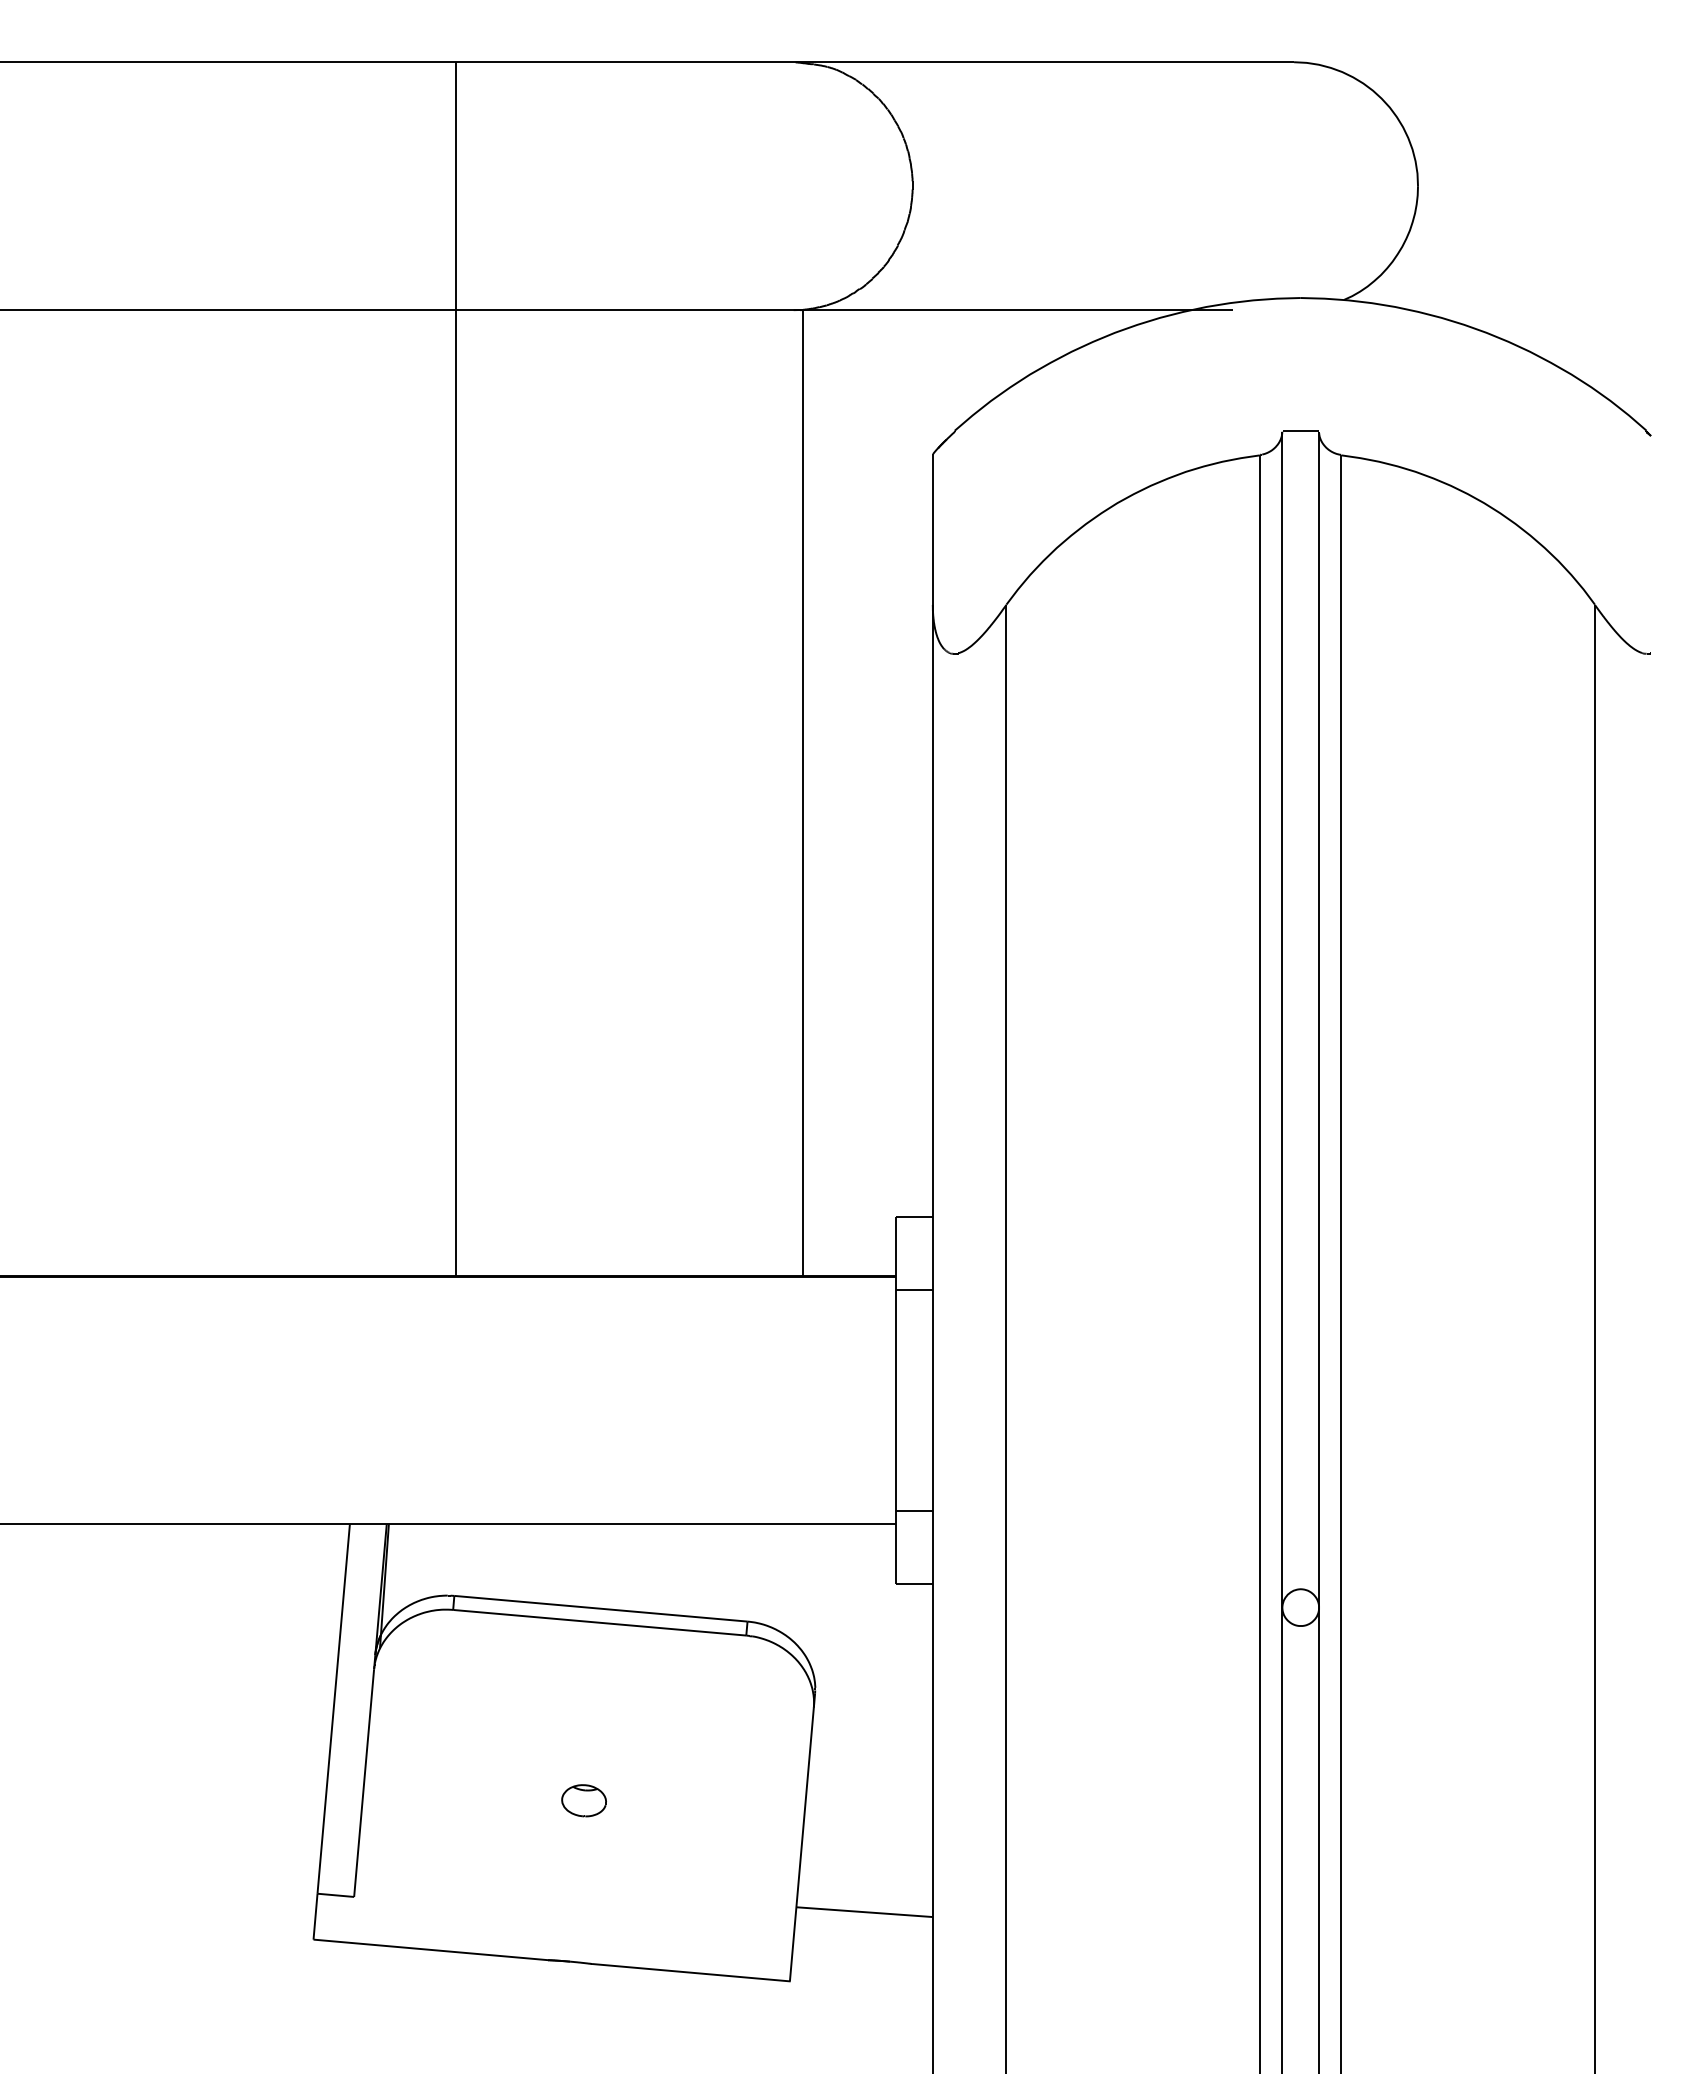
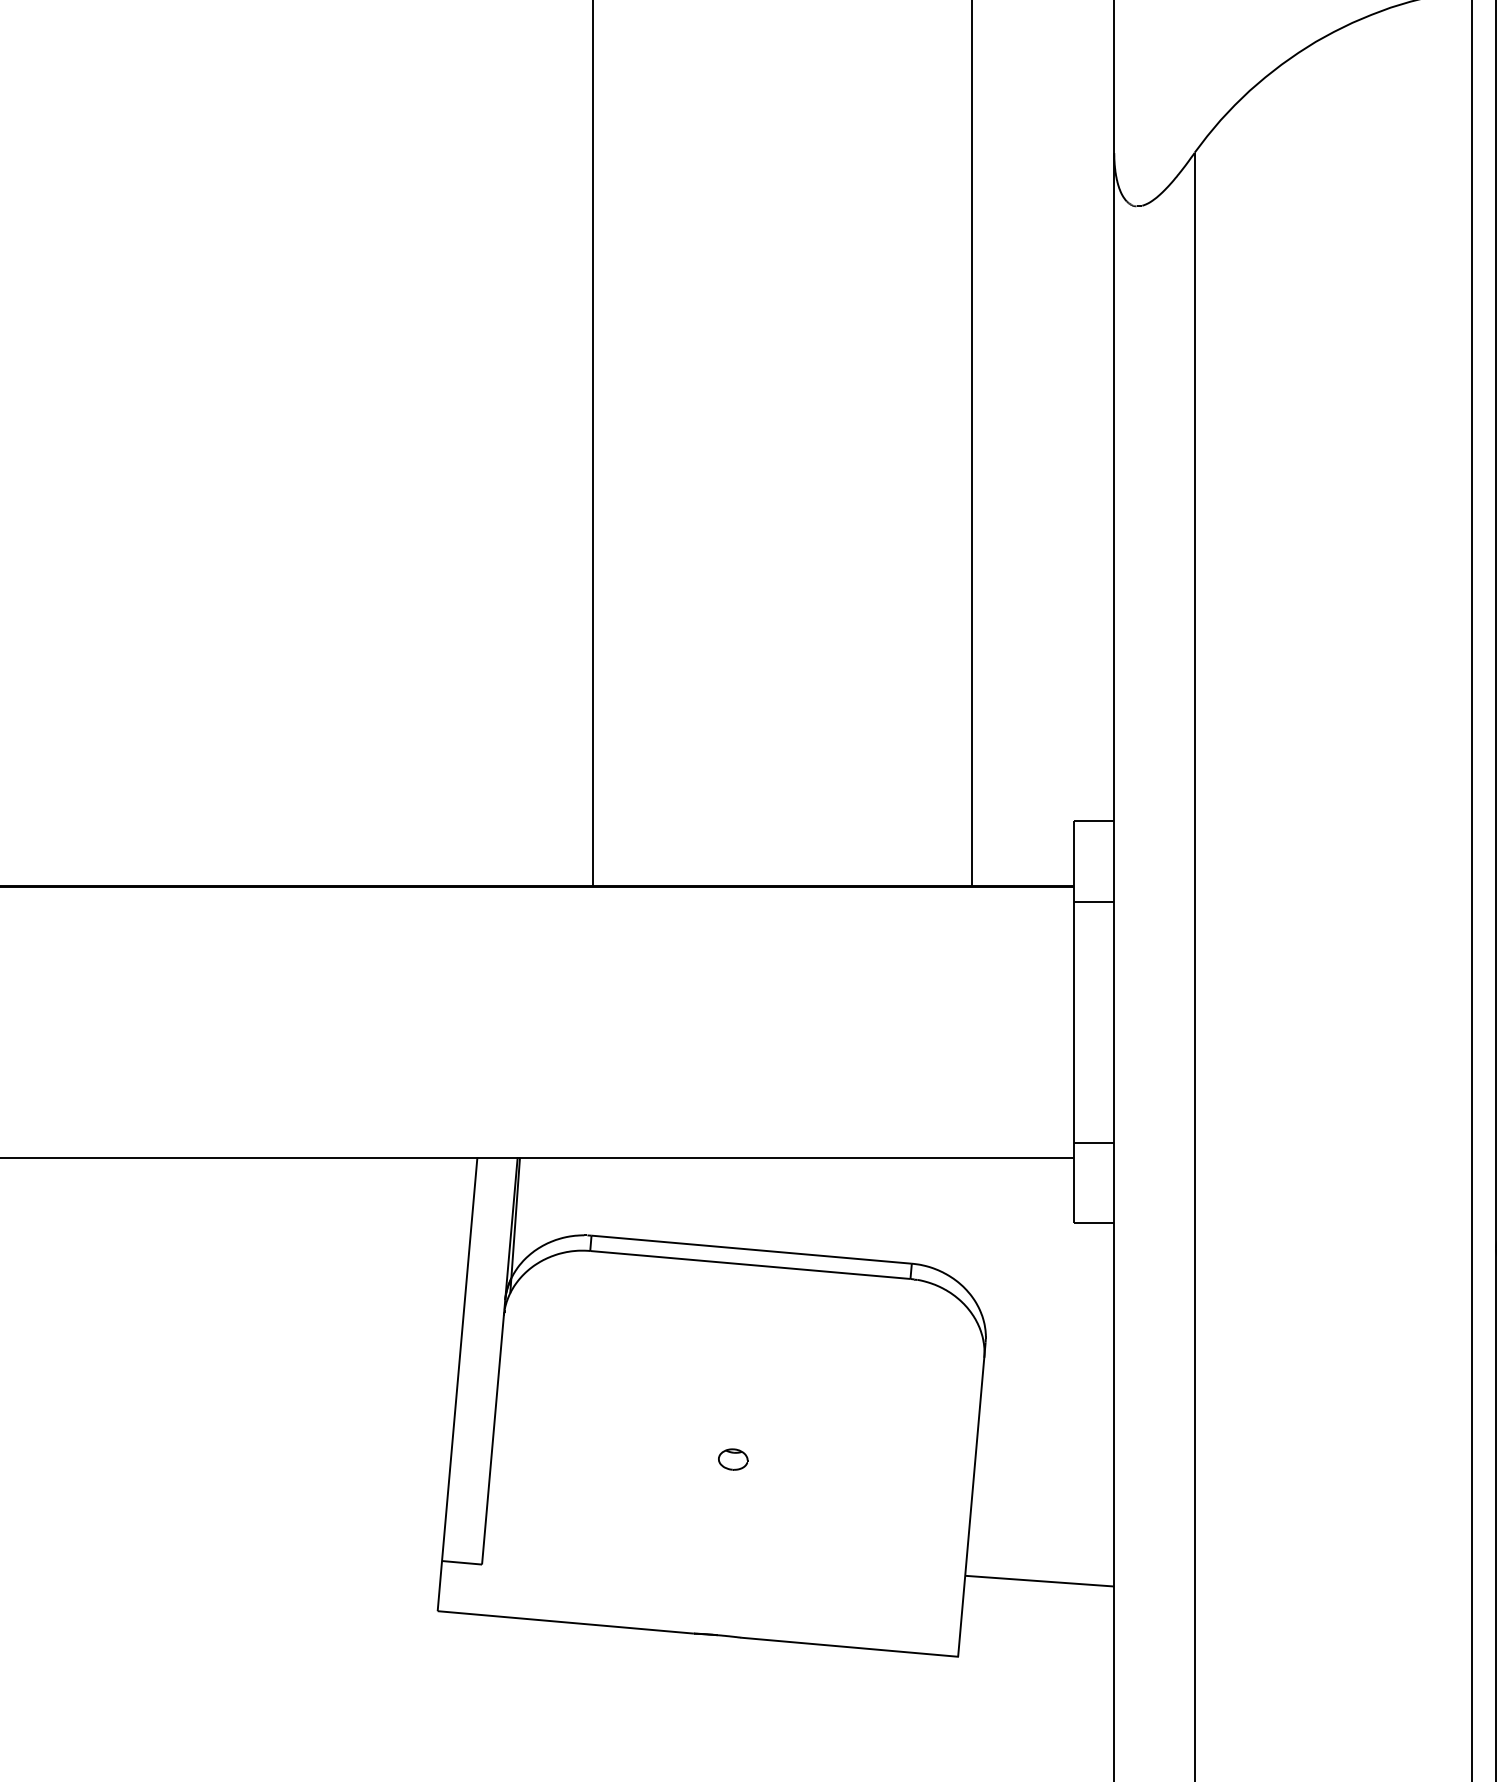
part: (583, 1800) -> (732, 1459), size x0.6

